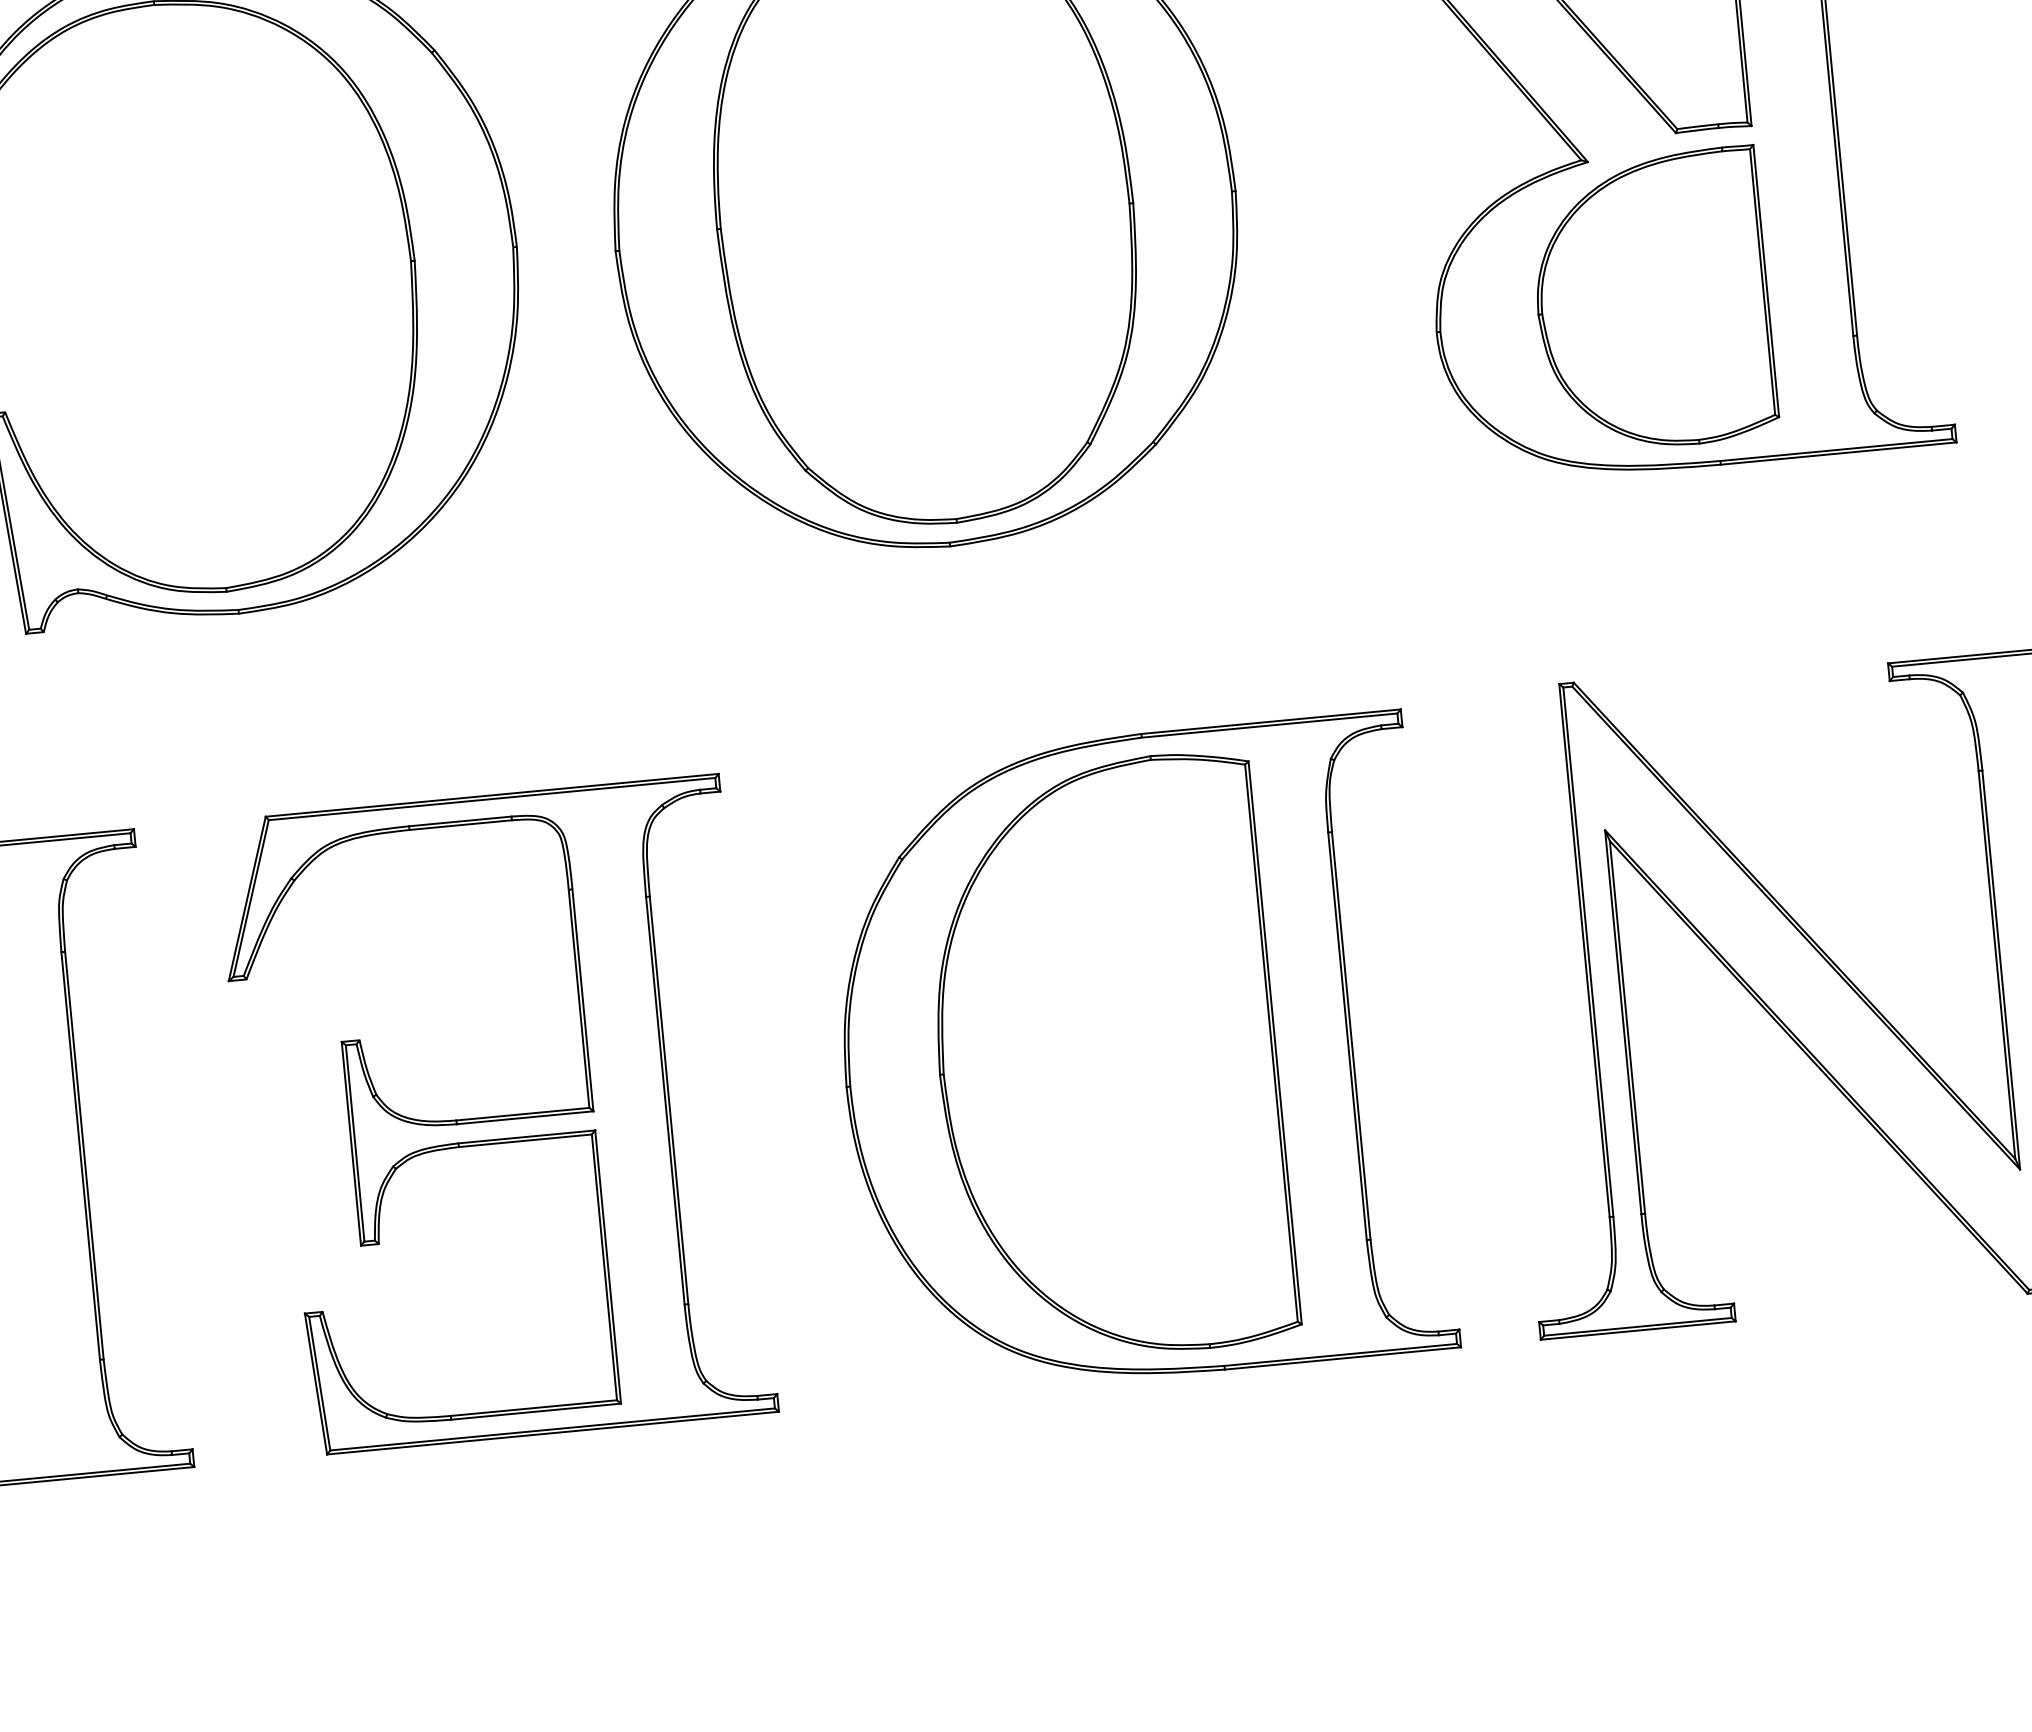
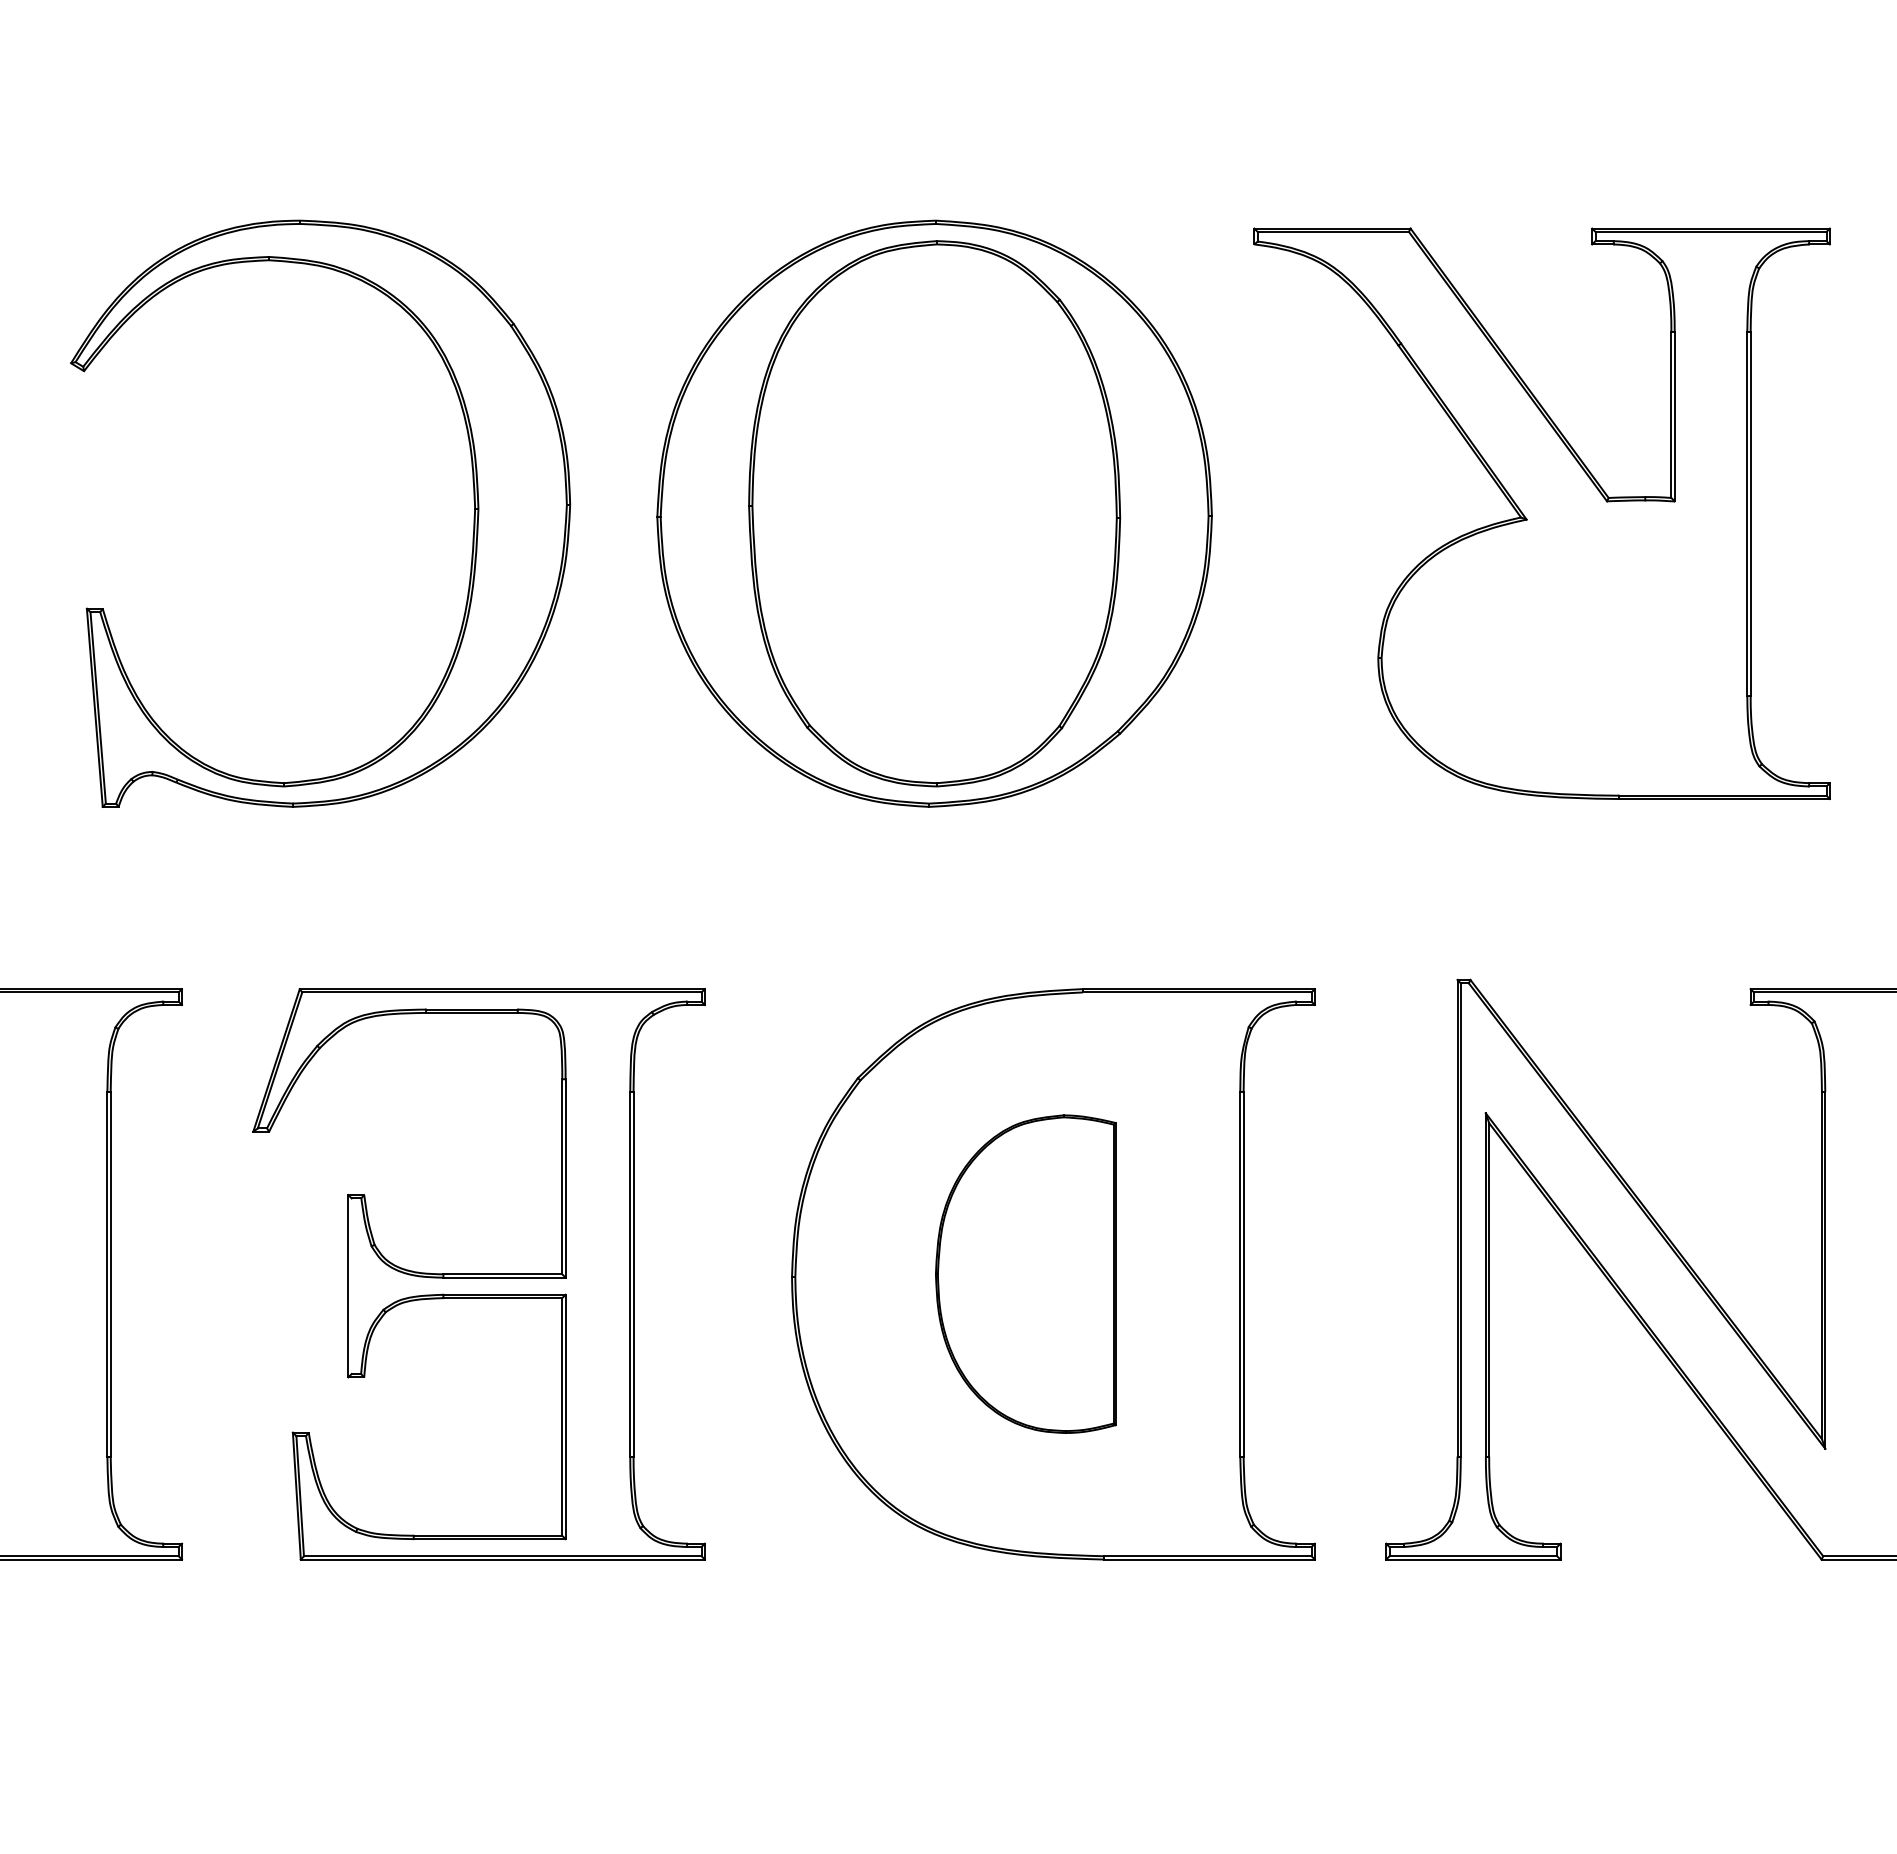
part: (1652, 301) -> (1572, 648), removed
part: (1107, 1058) -> (1025, 1273), size x0.6
line: (354, 1143) -> (351, 1286), removed

